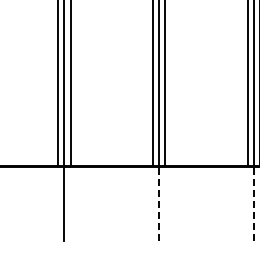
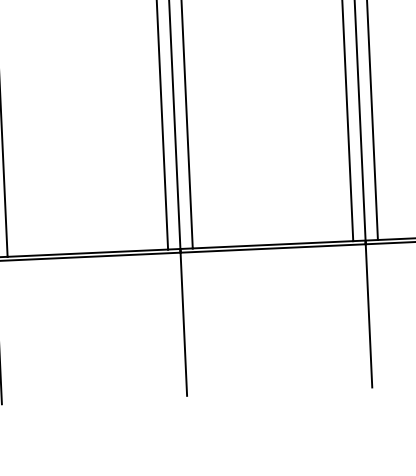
line: (159, 204) -> (184, 324), dashed -> solid
line: (253, 204) -> (368, 316), dashed -> solid

